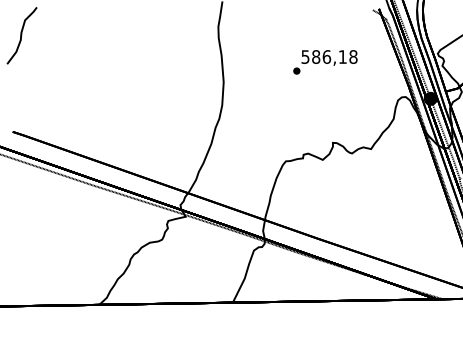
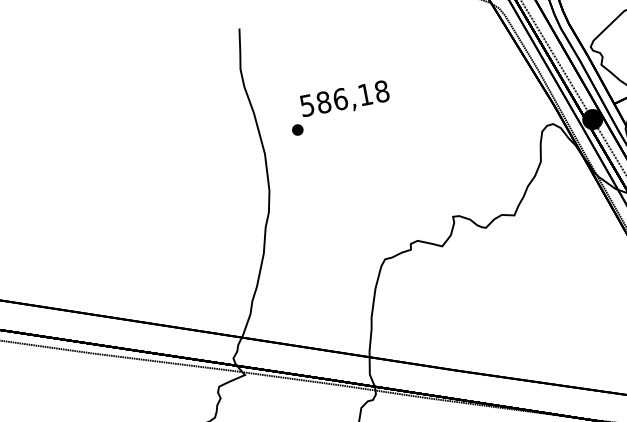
text: (325, 62) -> (340, 108), moved

